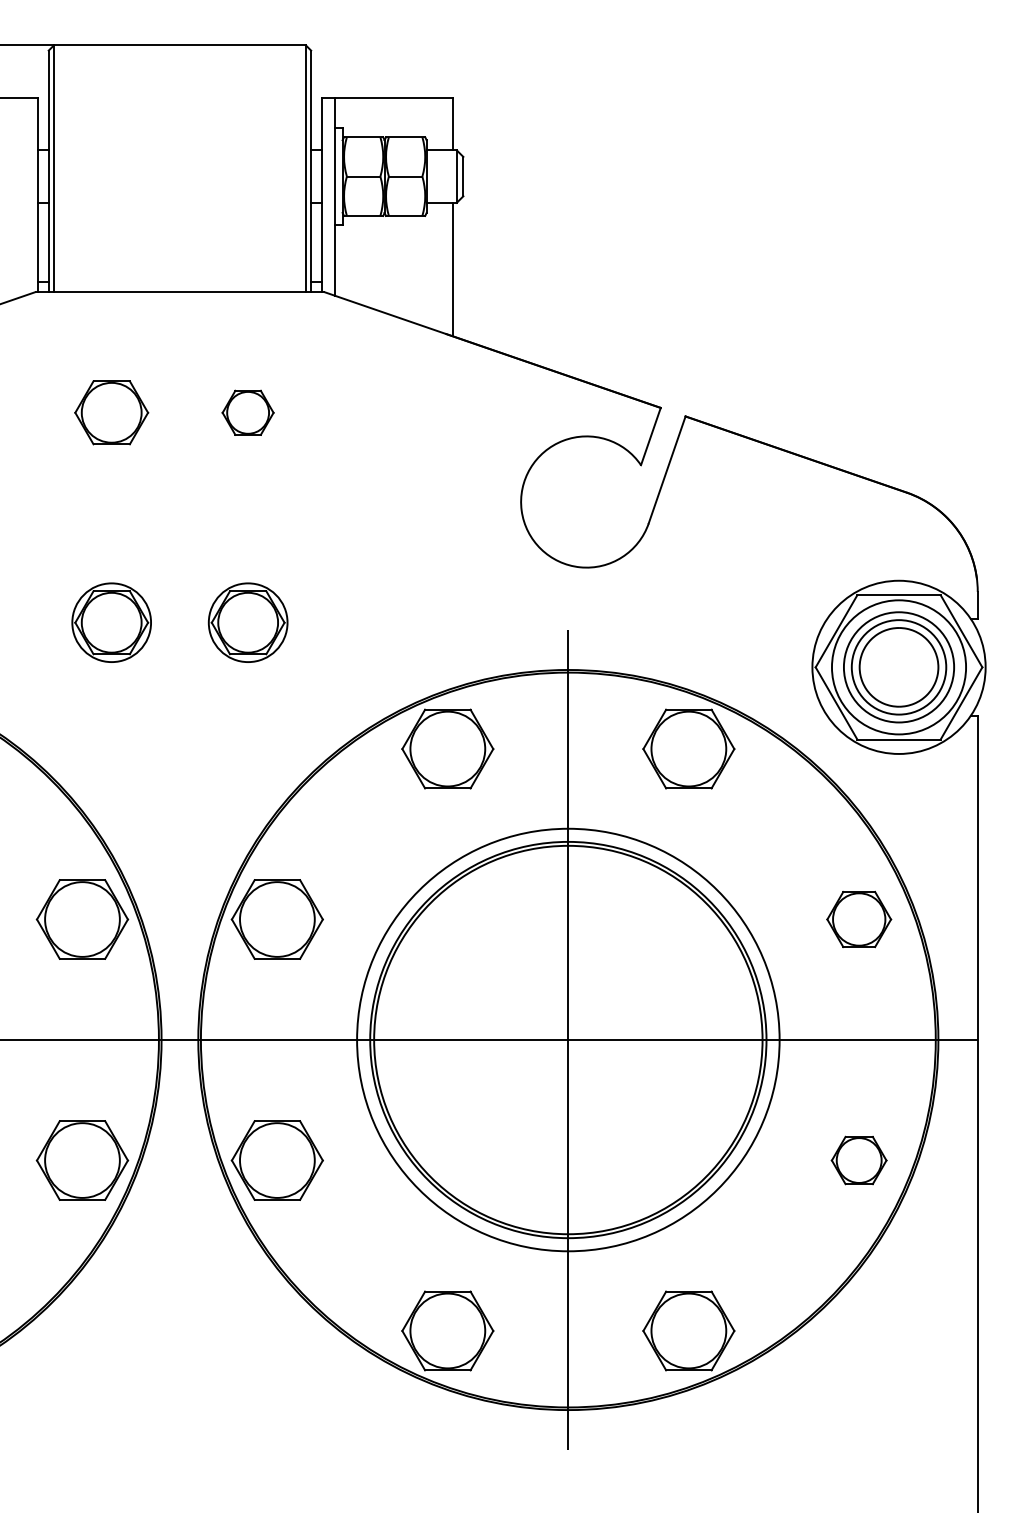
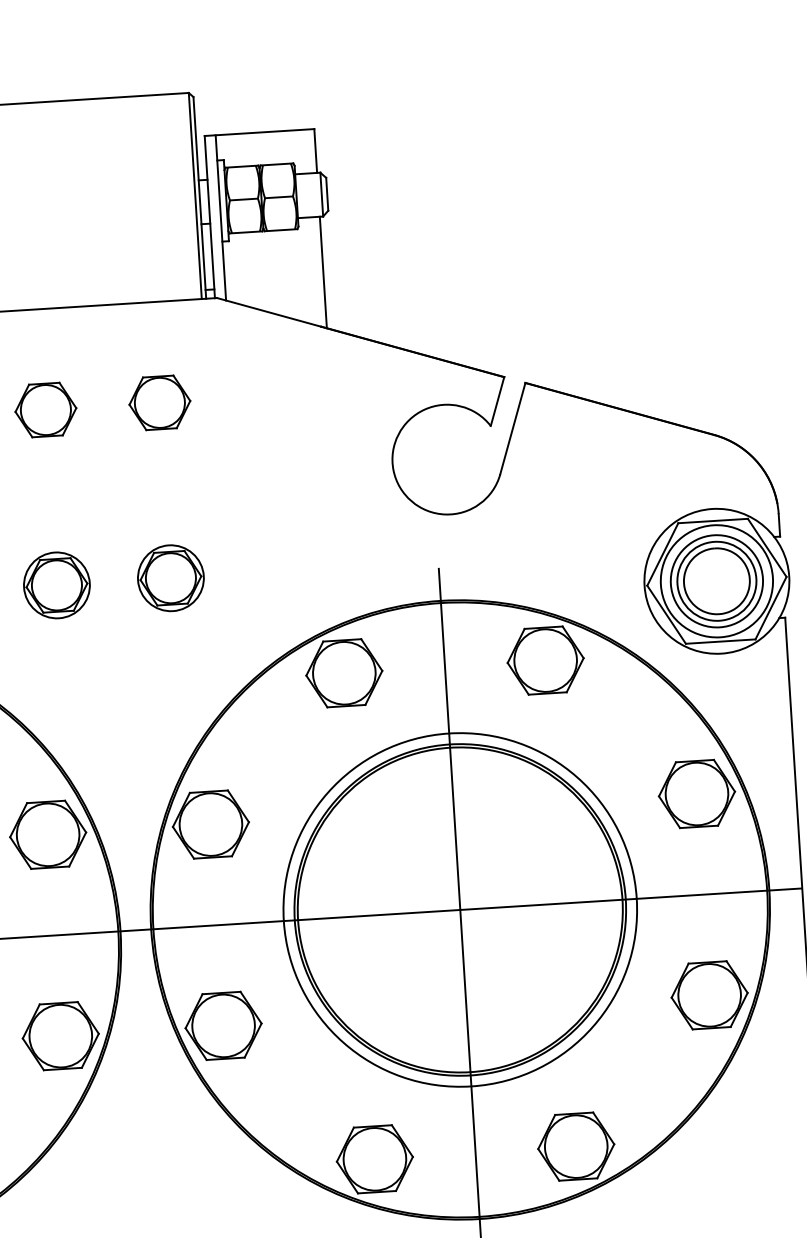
part: (247, 412) -> (159, 402), size x1.43
part: (858, 919) -> (696, 794), size x1.43
part: (858, 1160) -> (708, 995), size x1.67

